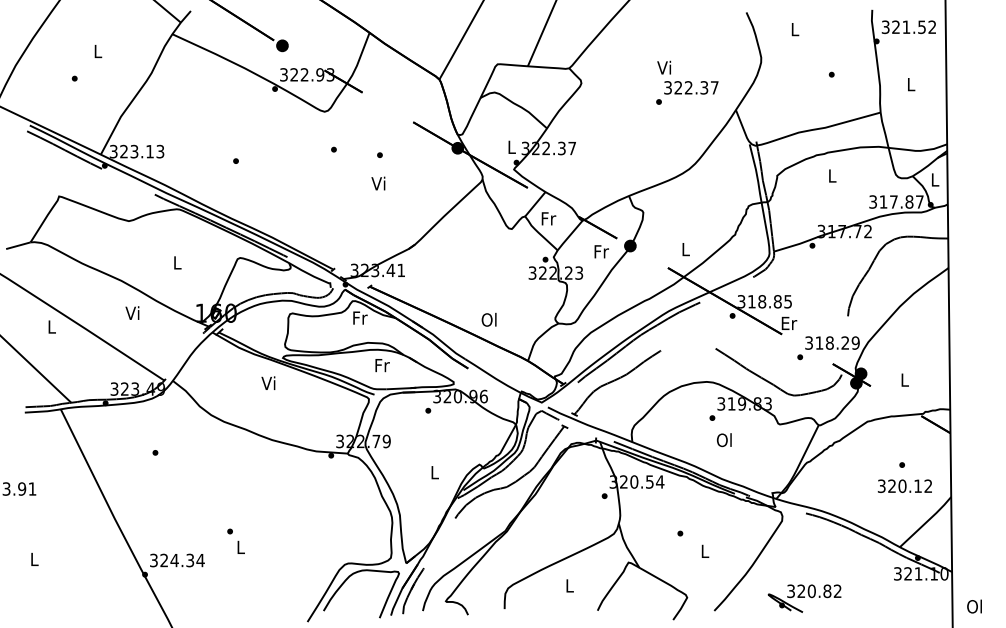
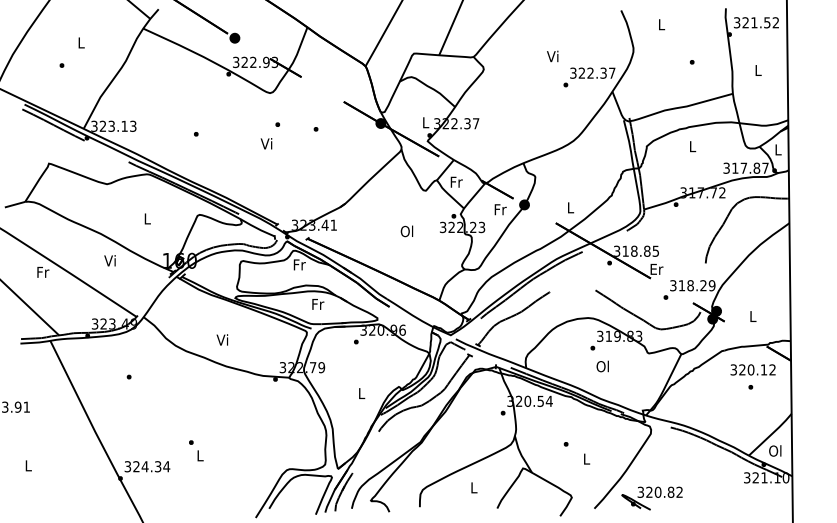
text: (687, 92) -> (589, 77), moved
text: (378, 183) -> (266, 143), moved
text: (488, 319) -> (406, 231), moved
text: (52, 326) -> (43, 271), L -> Fr
text: (268, 382) -> (222, 339), moved
text: (904, 485) -> (752, 369), moved
part: (804, 598) -> (652, 498), moved
text: (974, 606) -> (775, 450), moved

